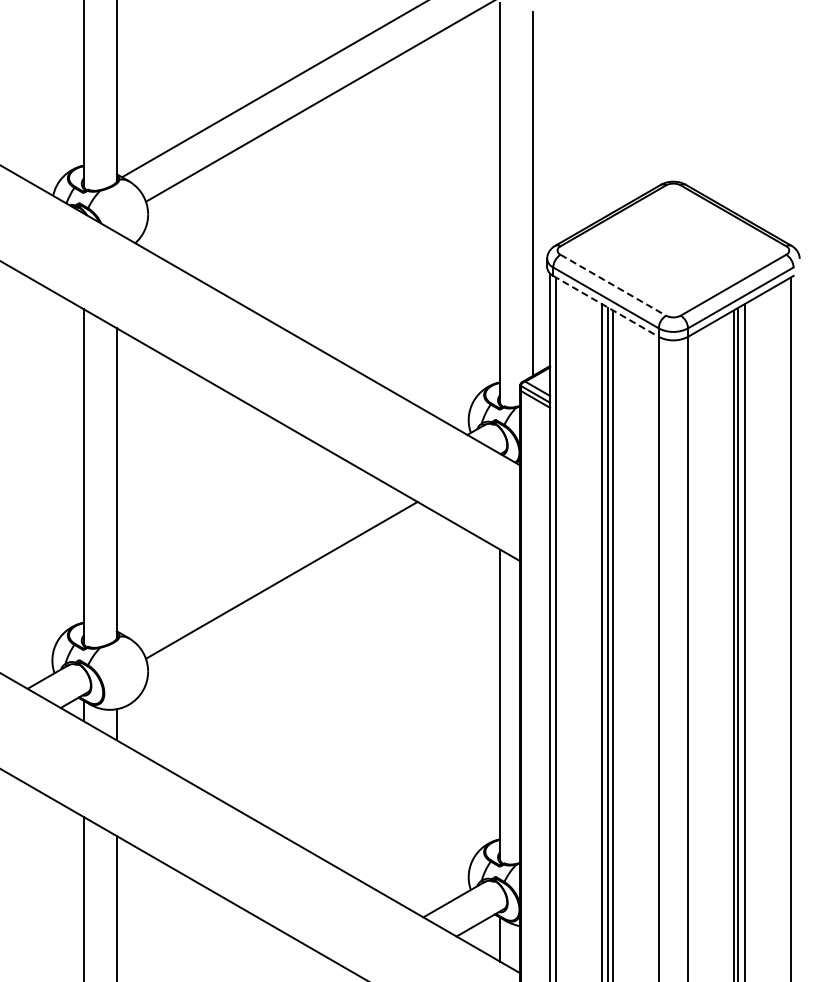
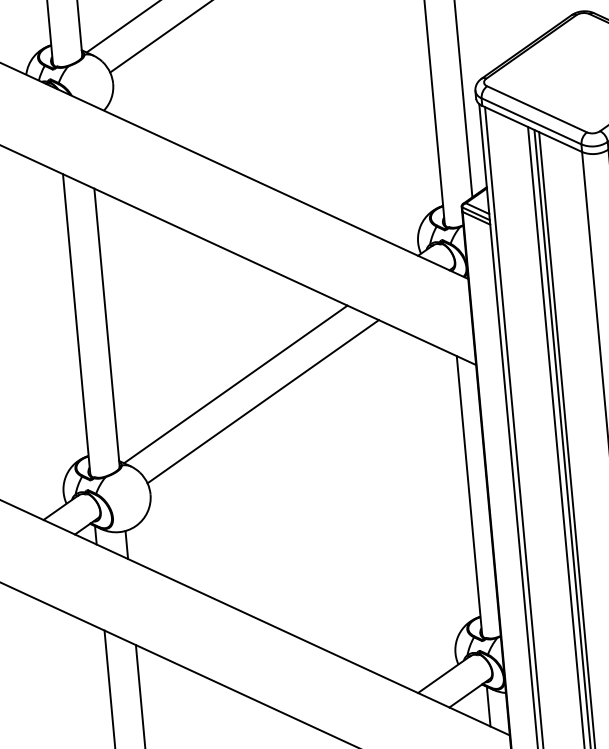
line: (613, 285) -> (537, 109), dashed -> solid
line: (605, 306) -> (531, 129), dashed -> solid
line: (253, 558) -> (235, 384), added

